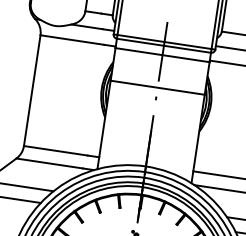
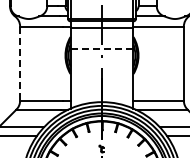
line: (158, 87) -> (102, 49), solid -> dashed
line: (32, 92) -> (20, 64), solid -> dashed

